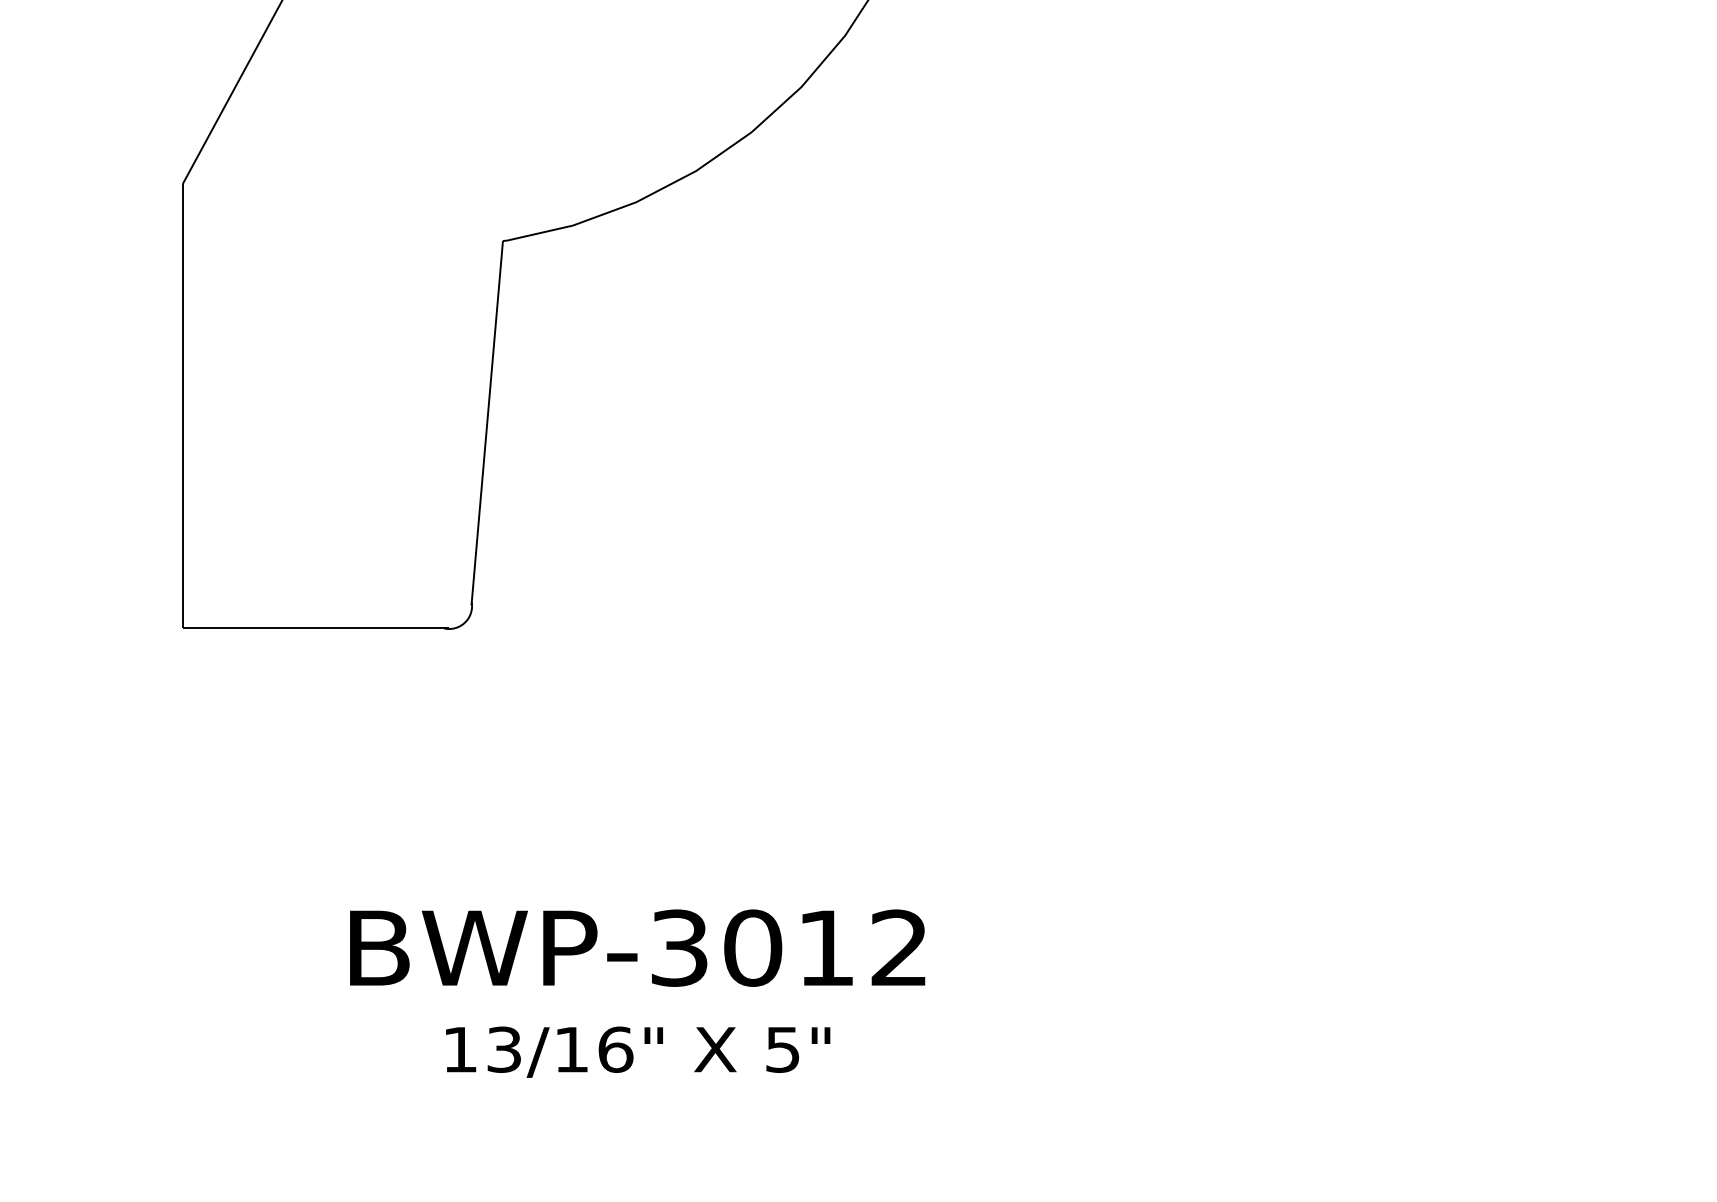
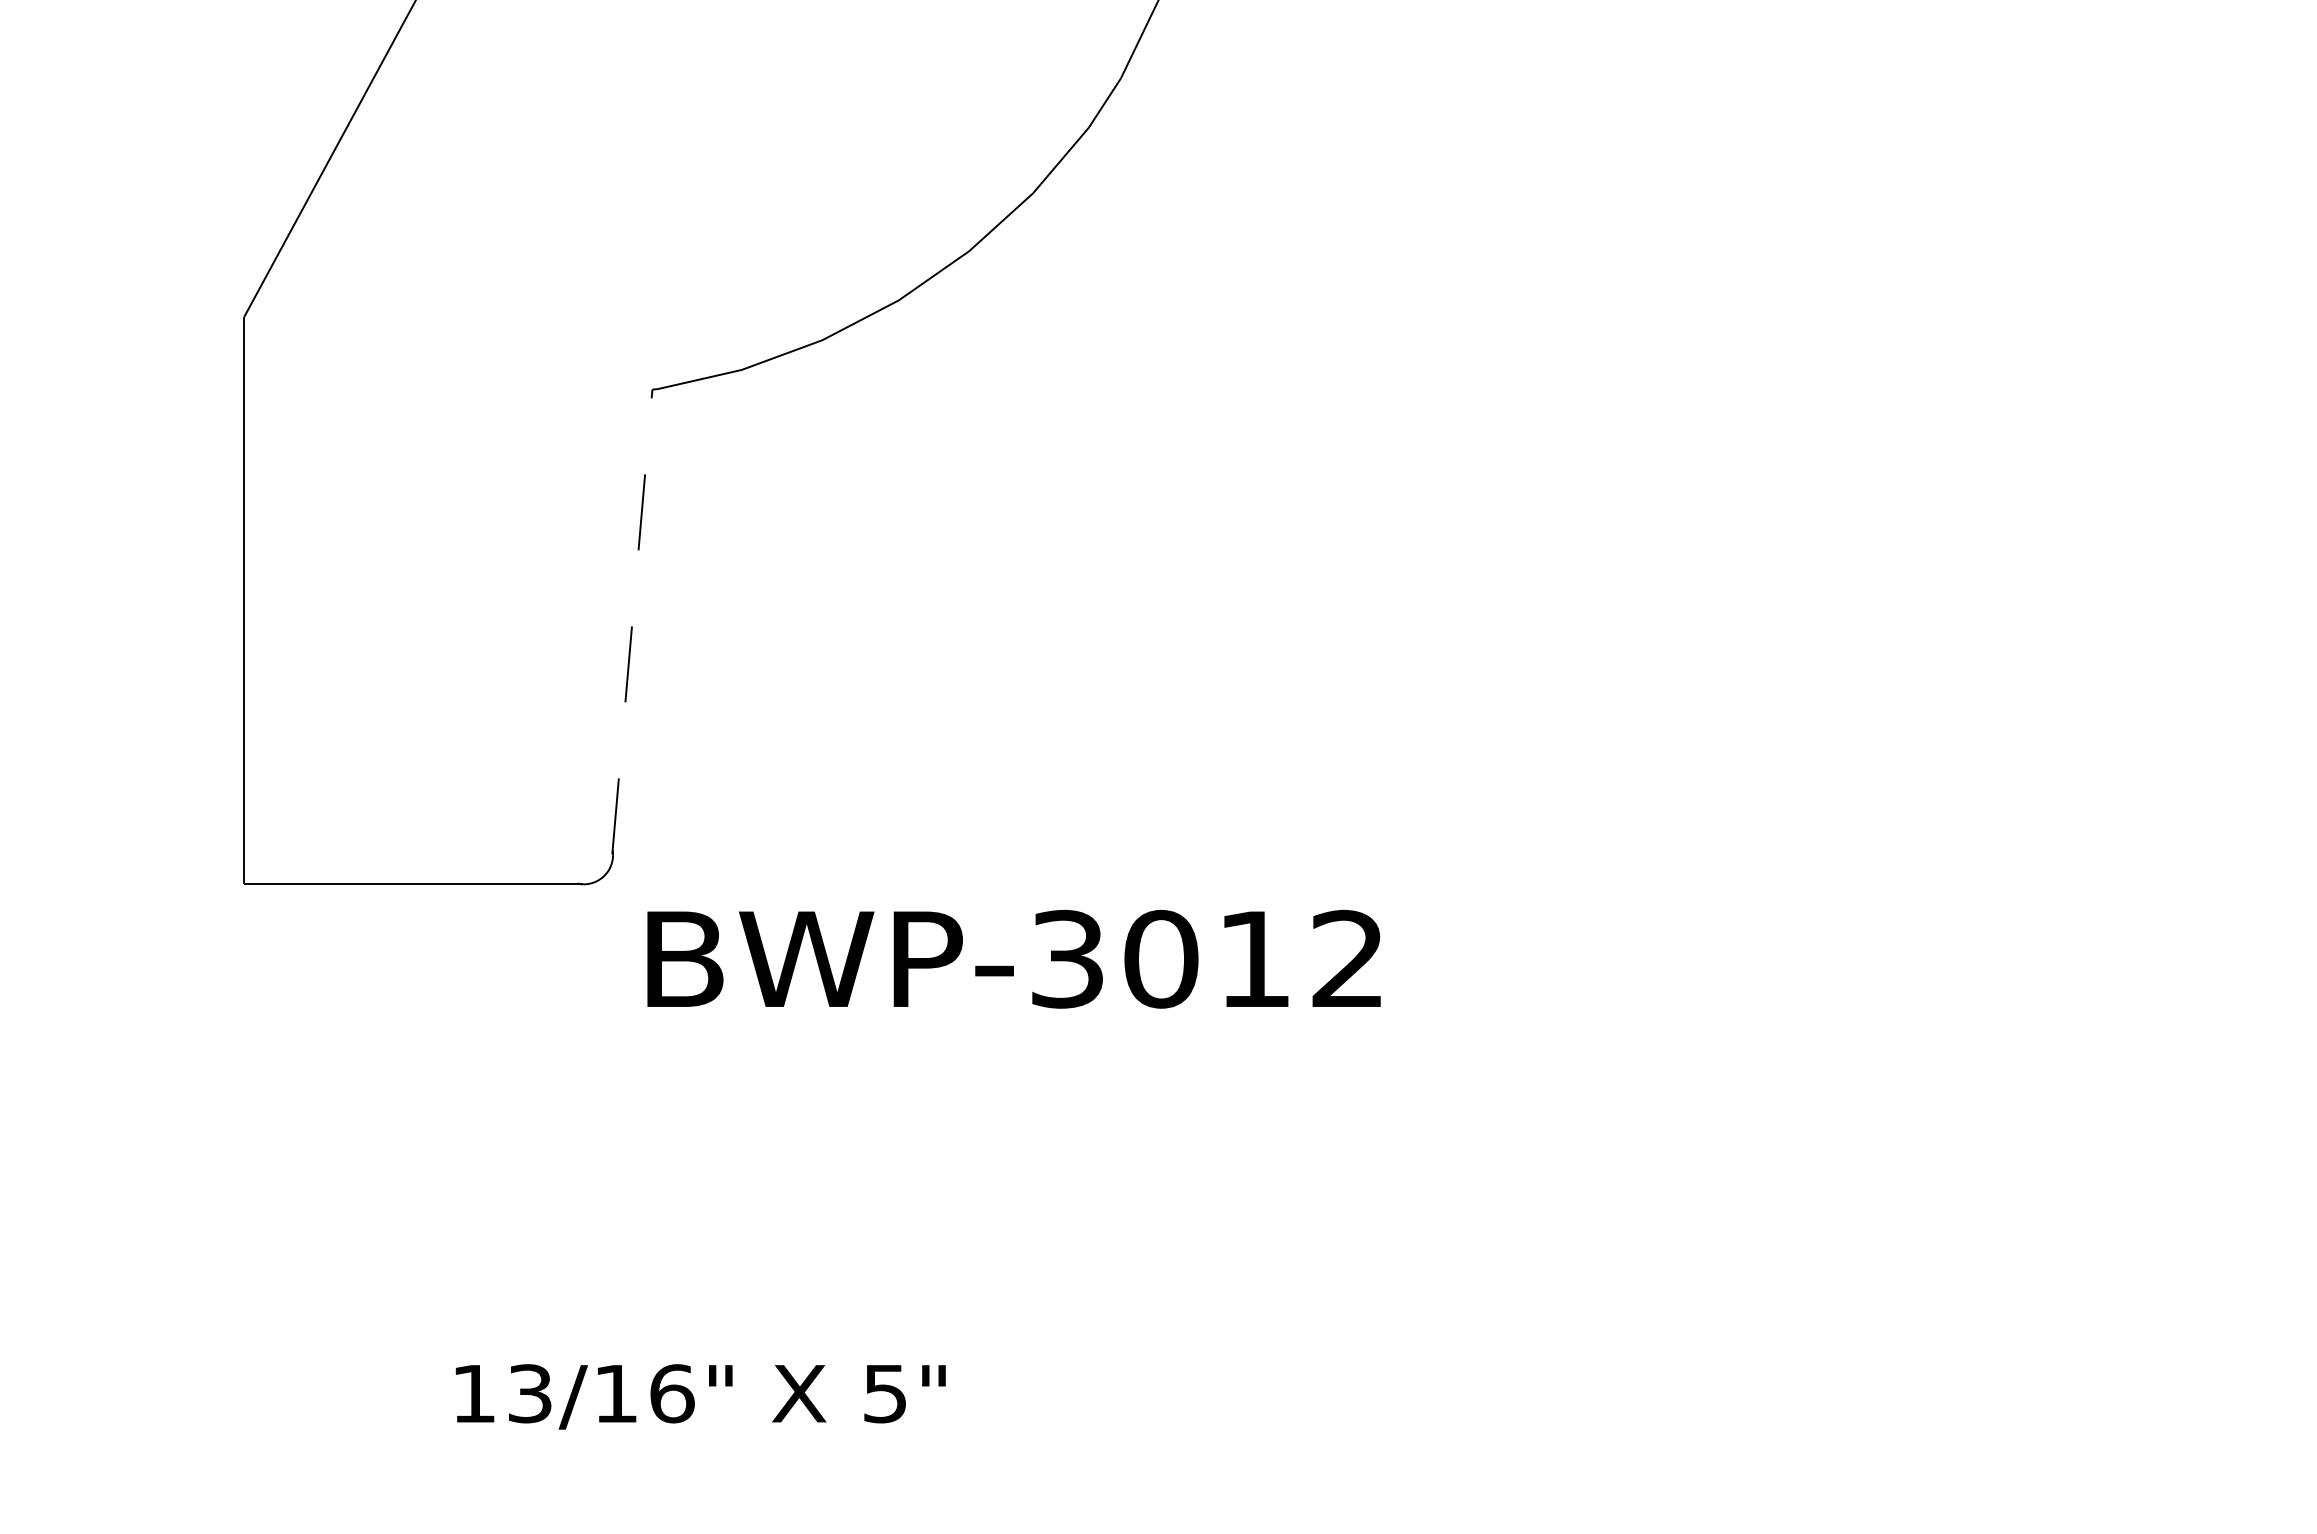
line: (487, 422) -> (632, 621), solid -> dashed
text: (637, 947) -> (1013, 958), moved
text: (637, 1051) -> (700, 1396), moved

